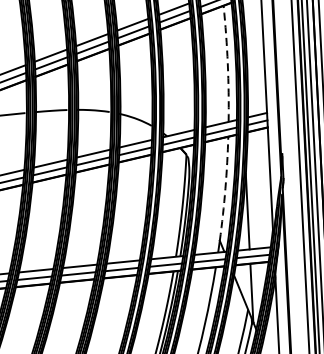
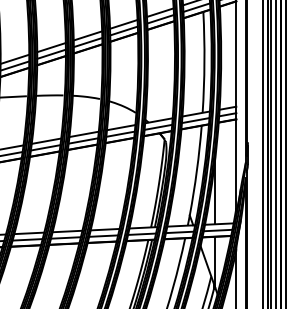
arc: (227, 63) -> (204, 62), dashed -> solid
arc: (224, 188) -> (196, 170), dashed -> solid

